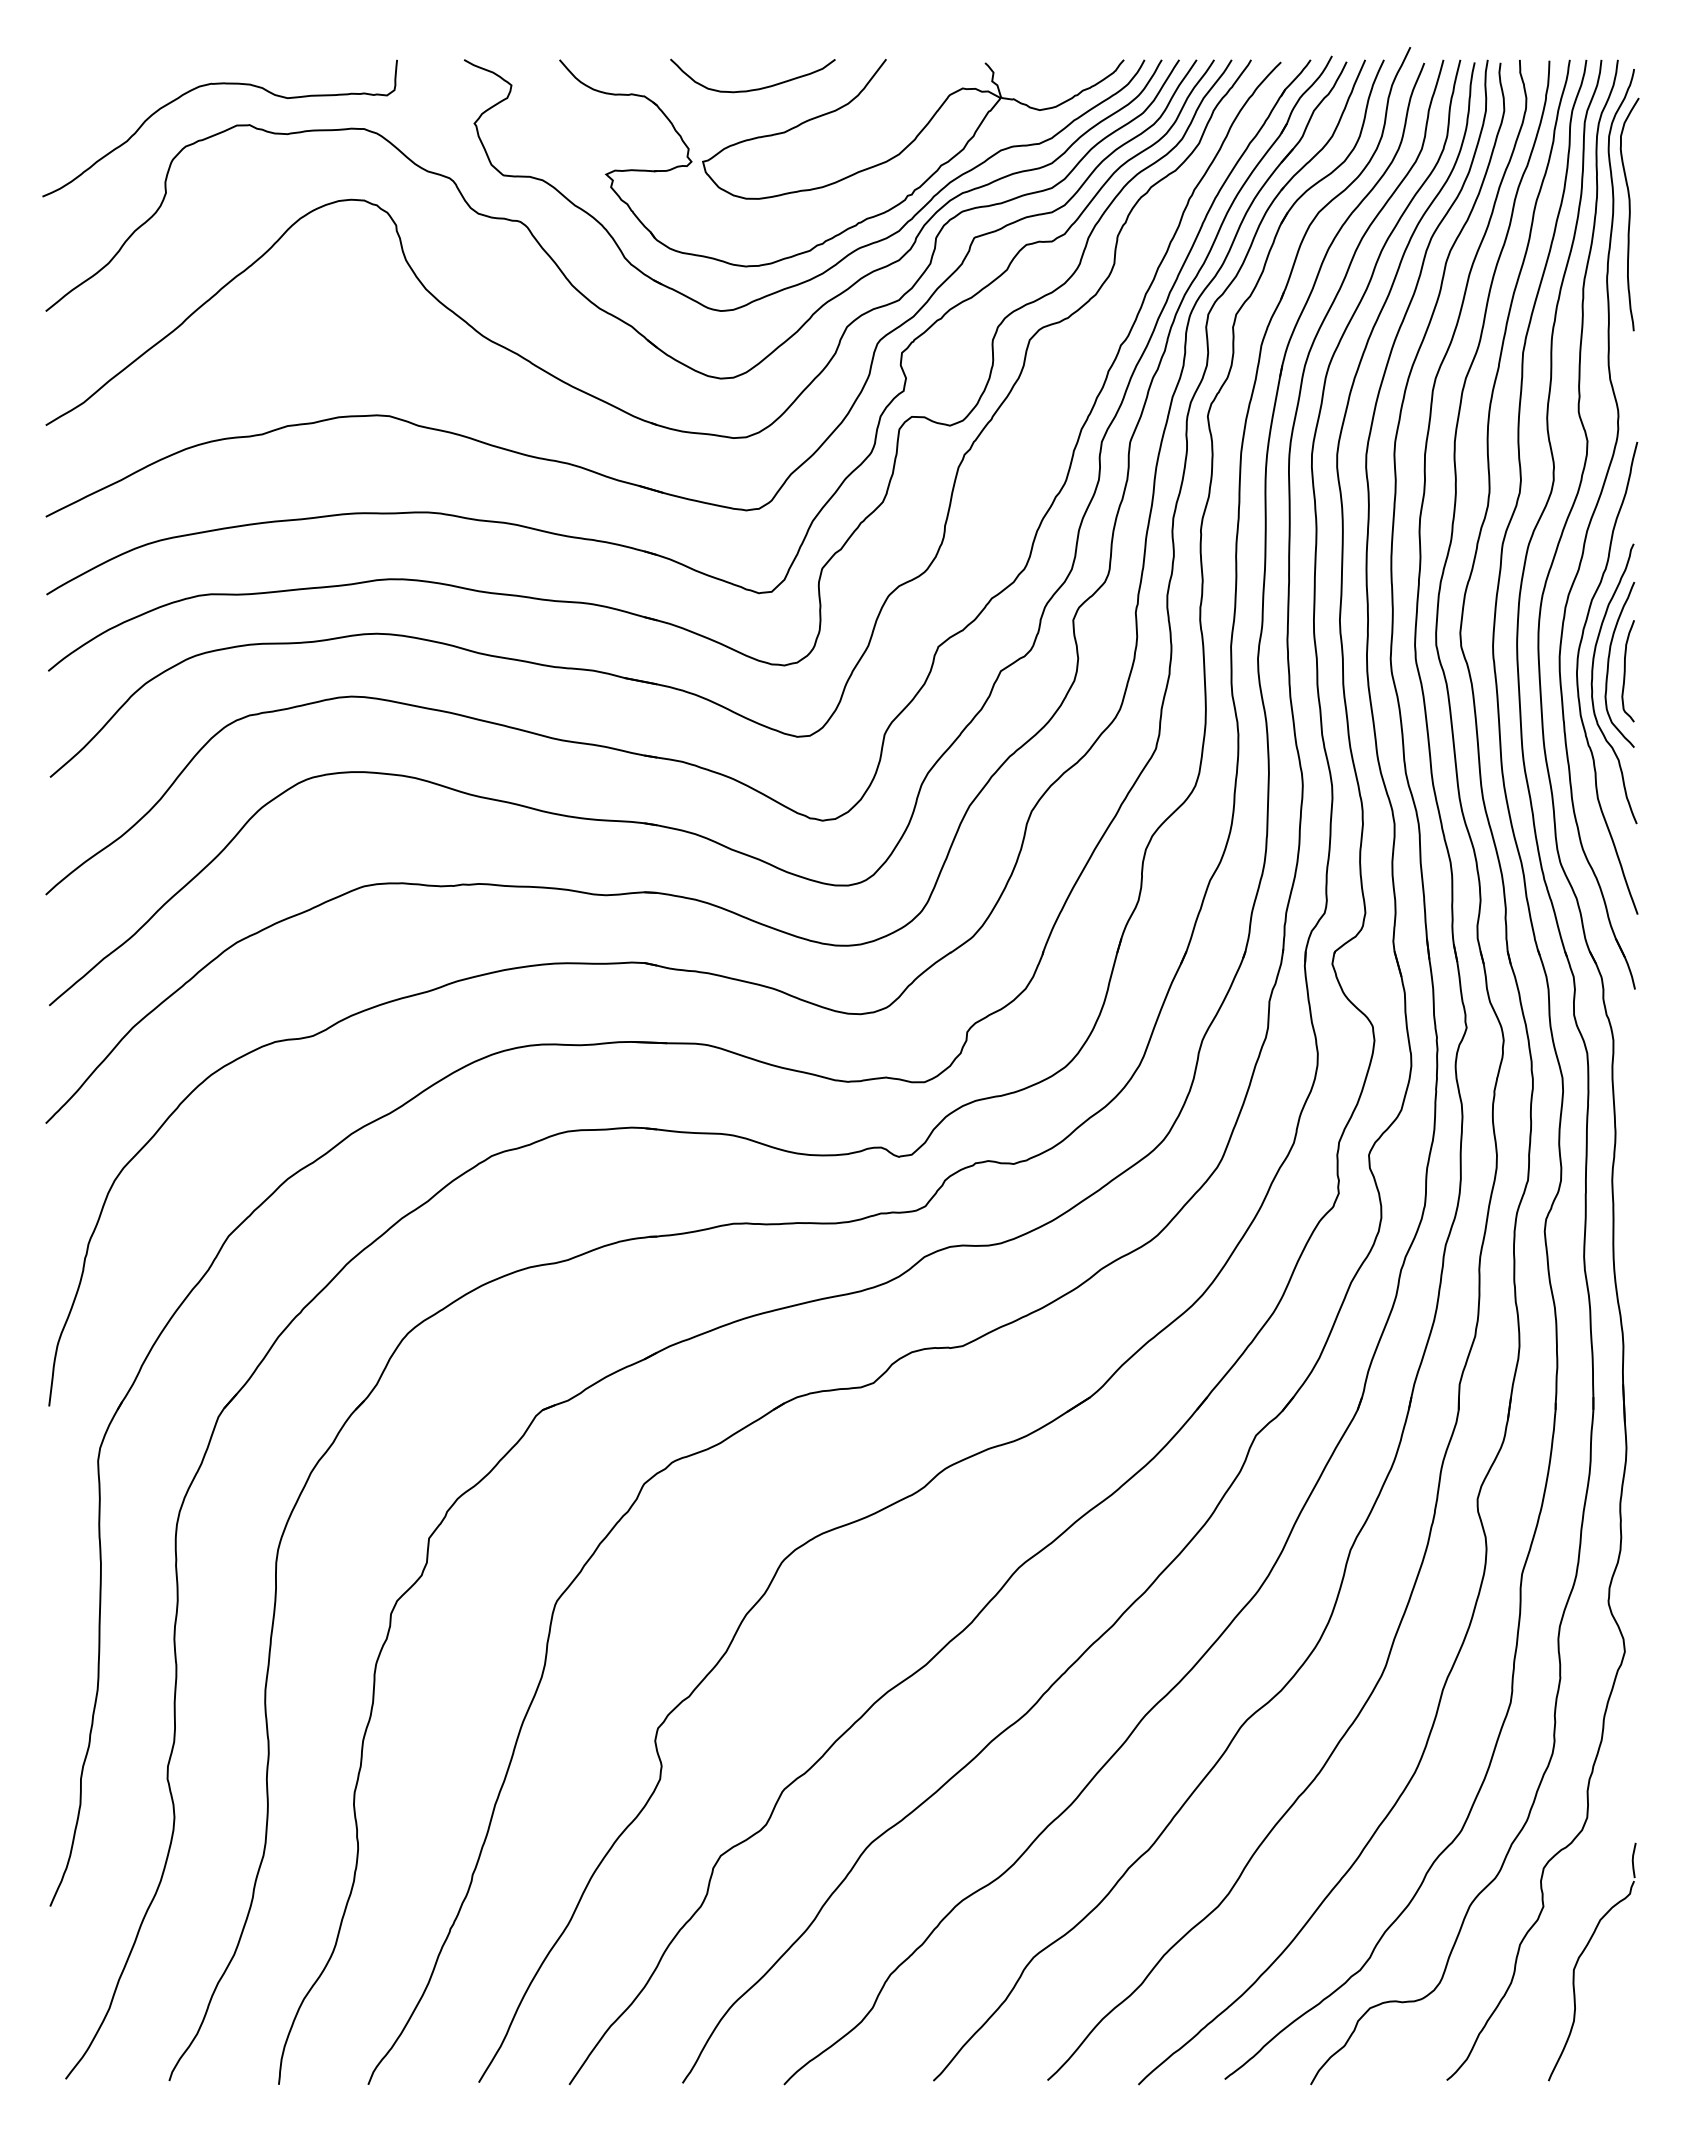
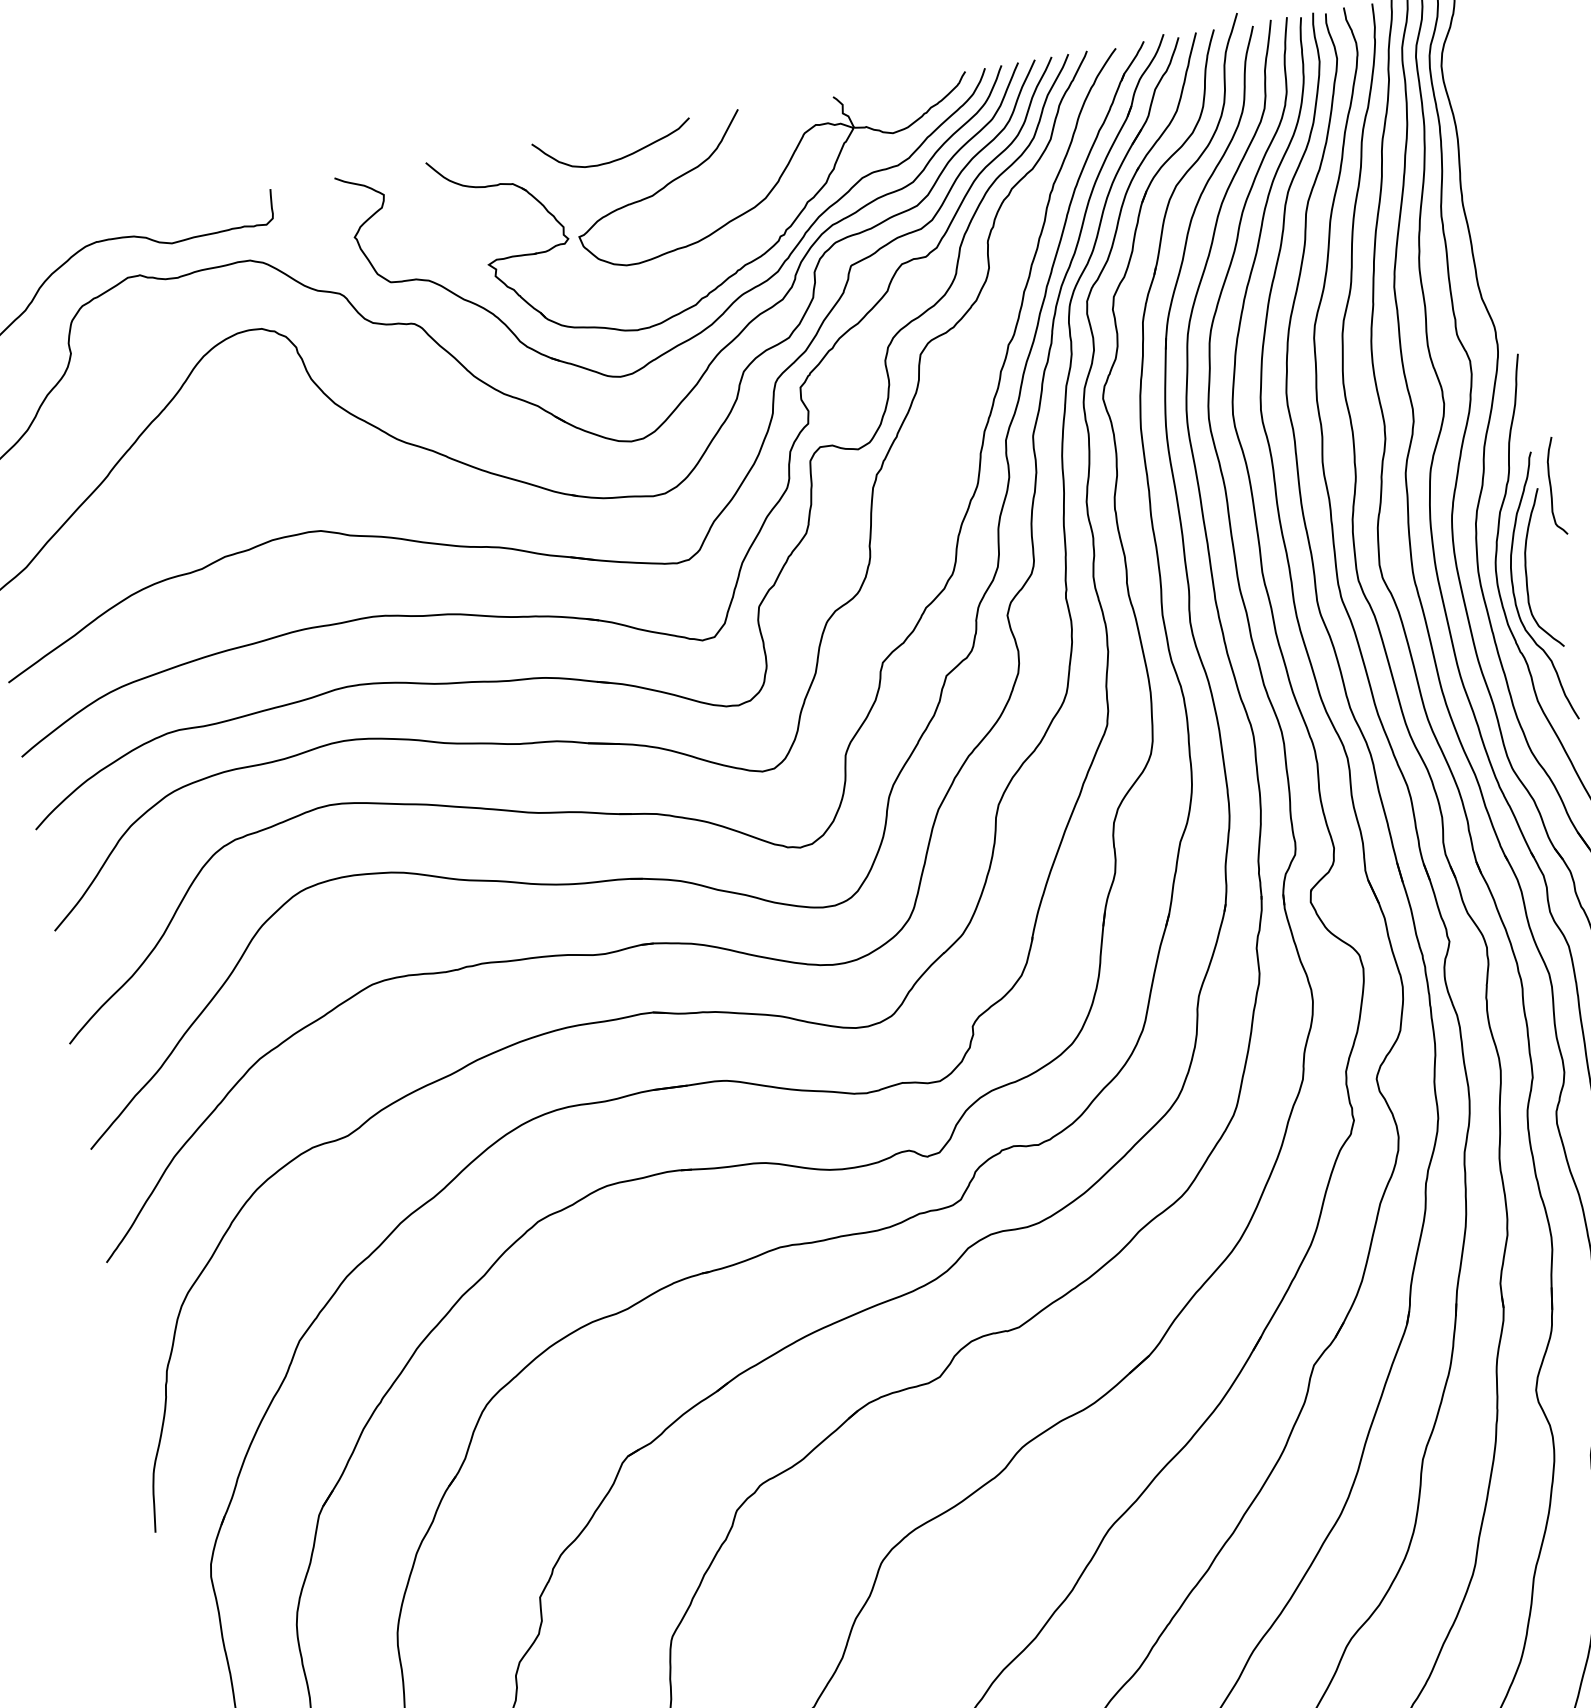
curve: (1629, 214) -> (1473, 137), removed
curve: (1625, 671) -> (1551, 487), moved

